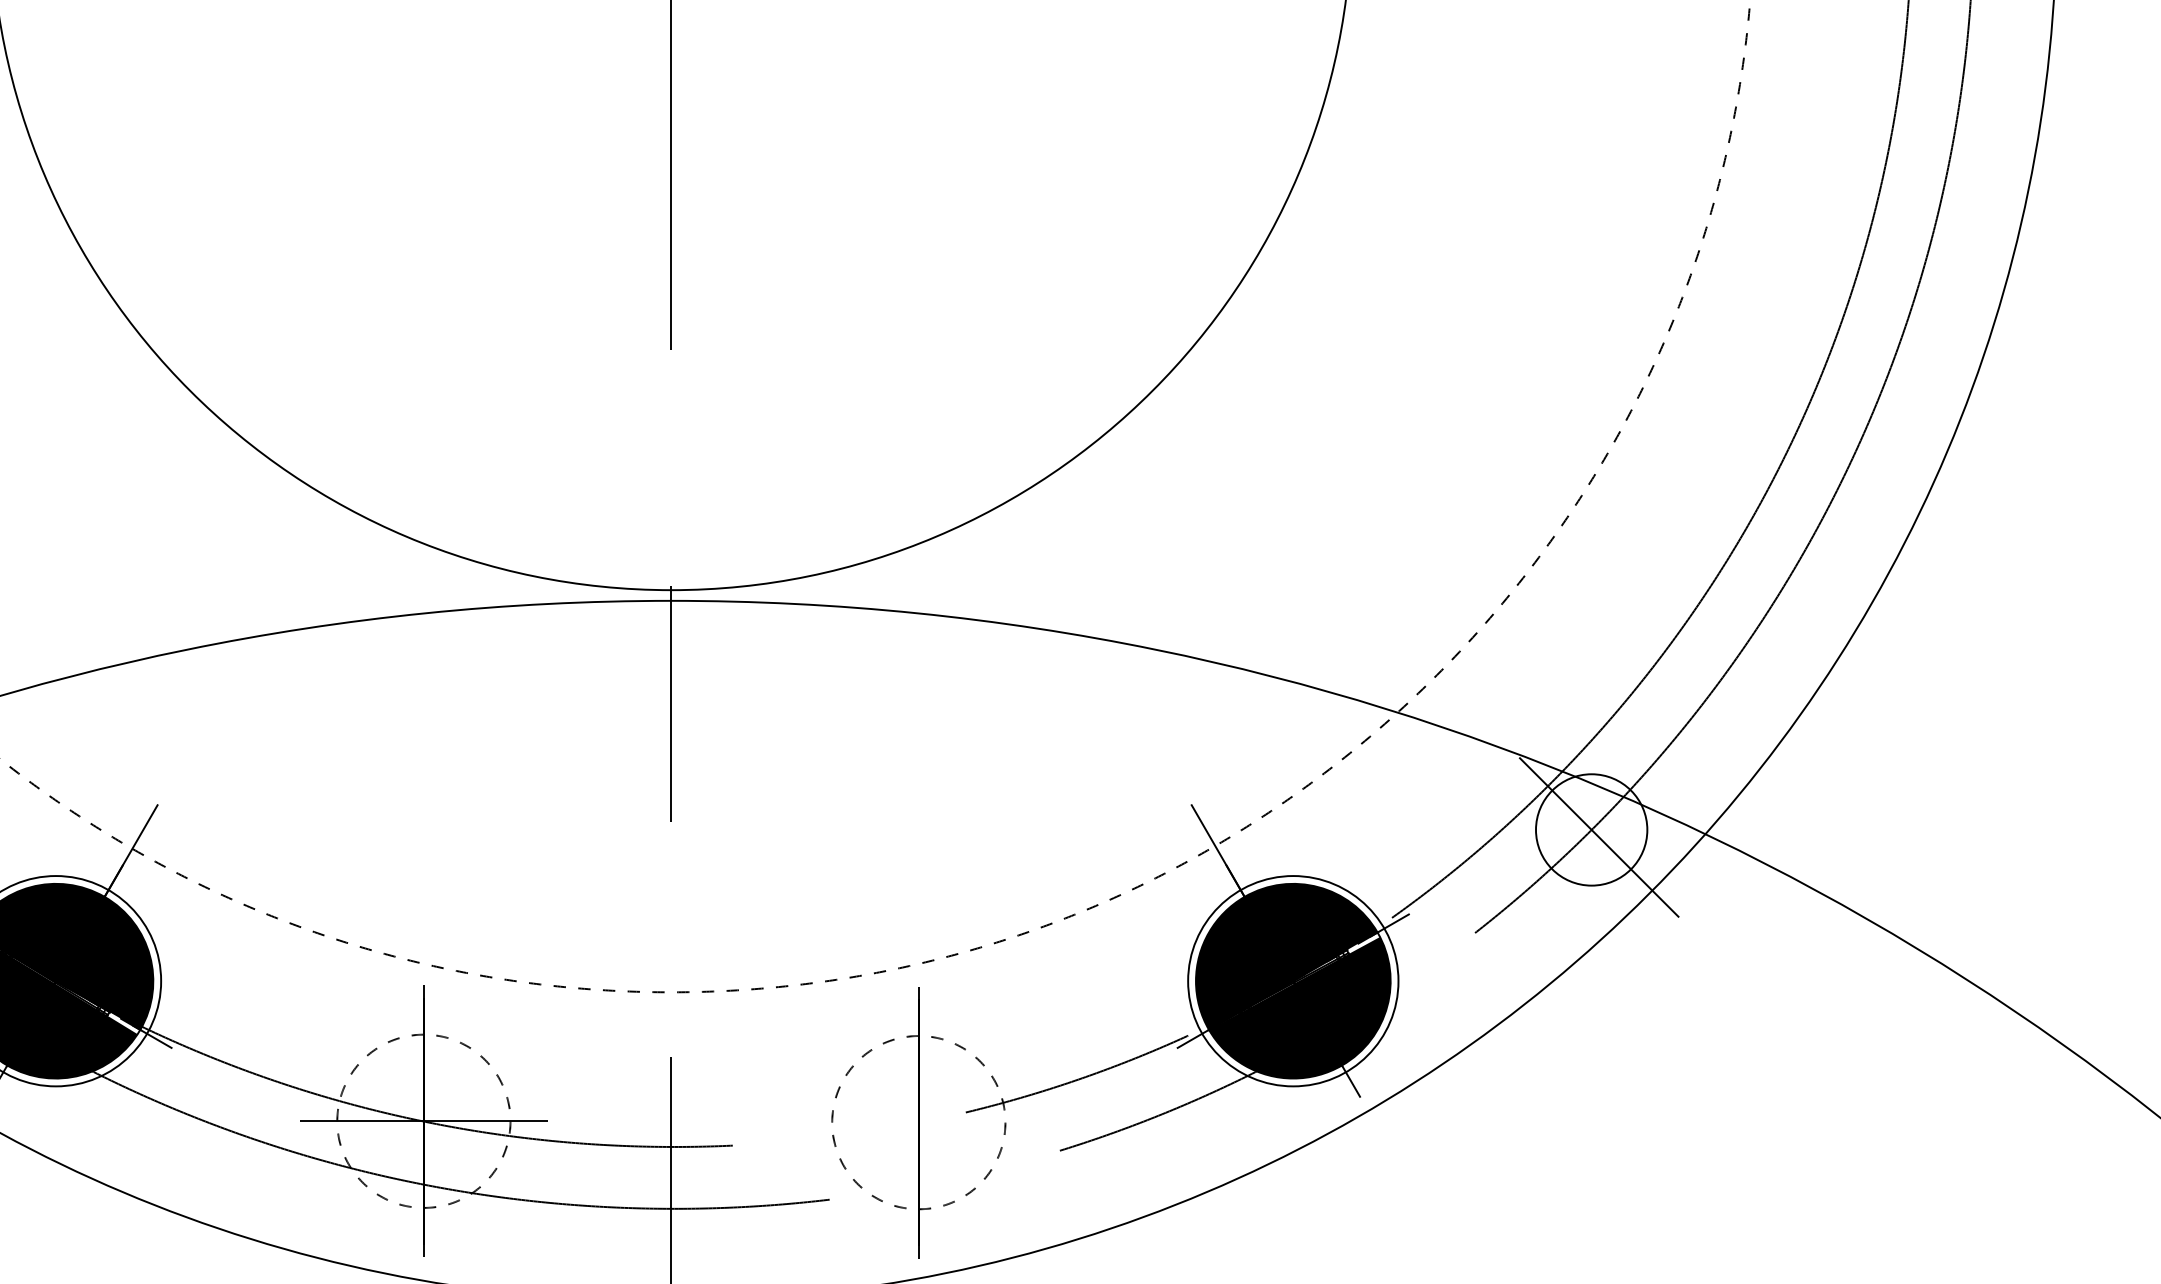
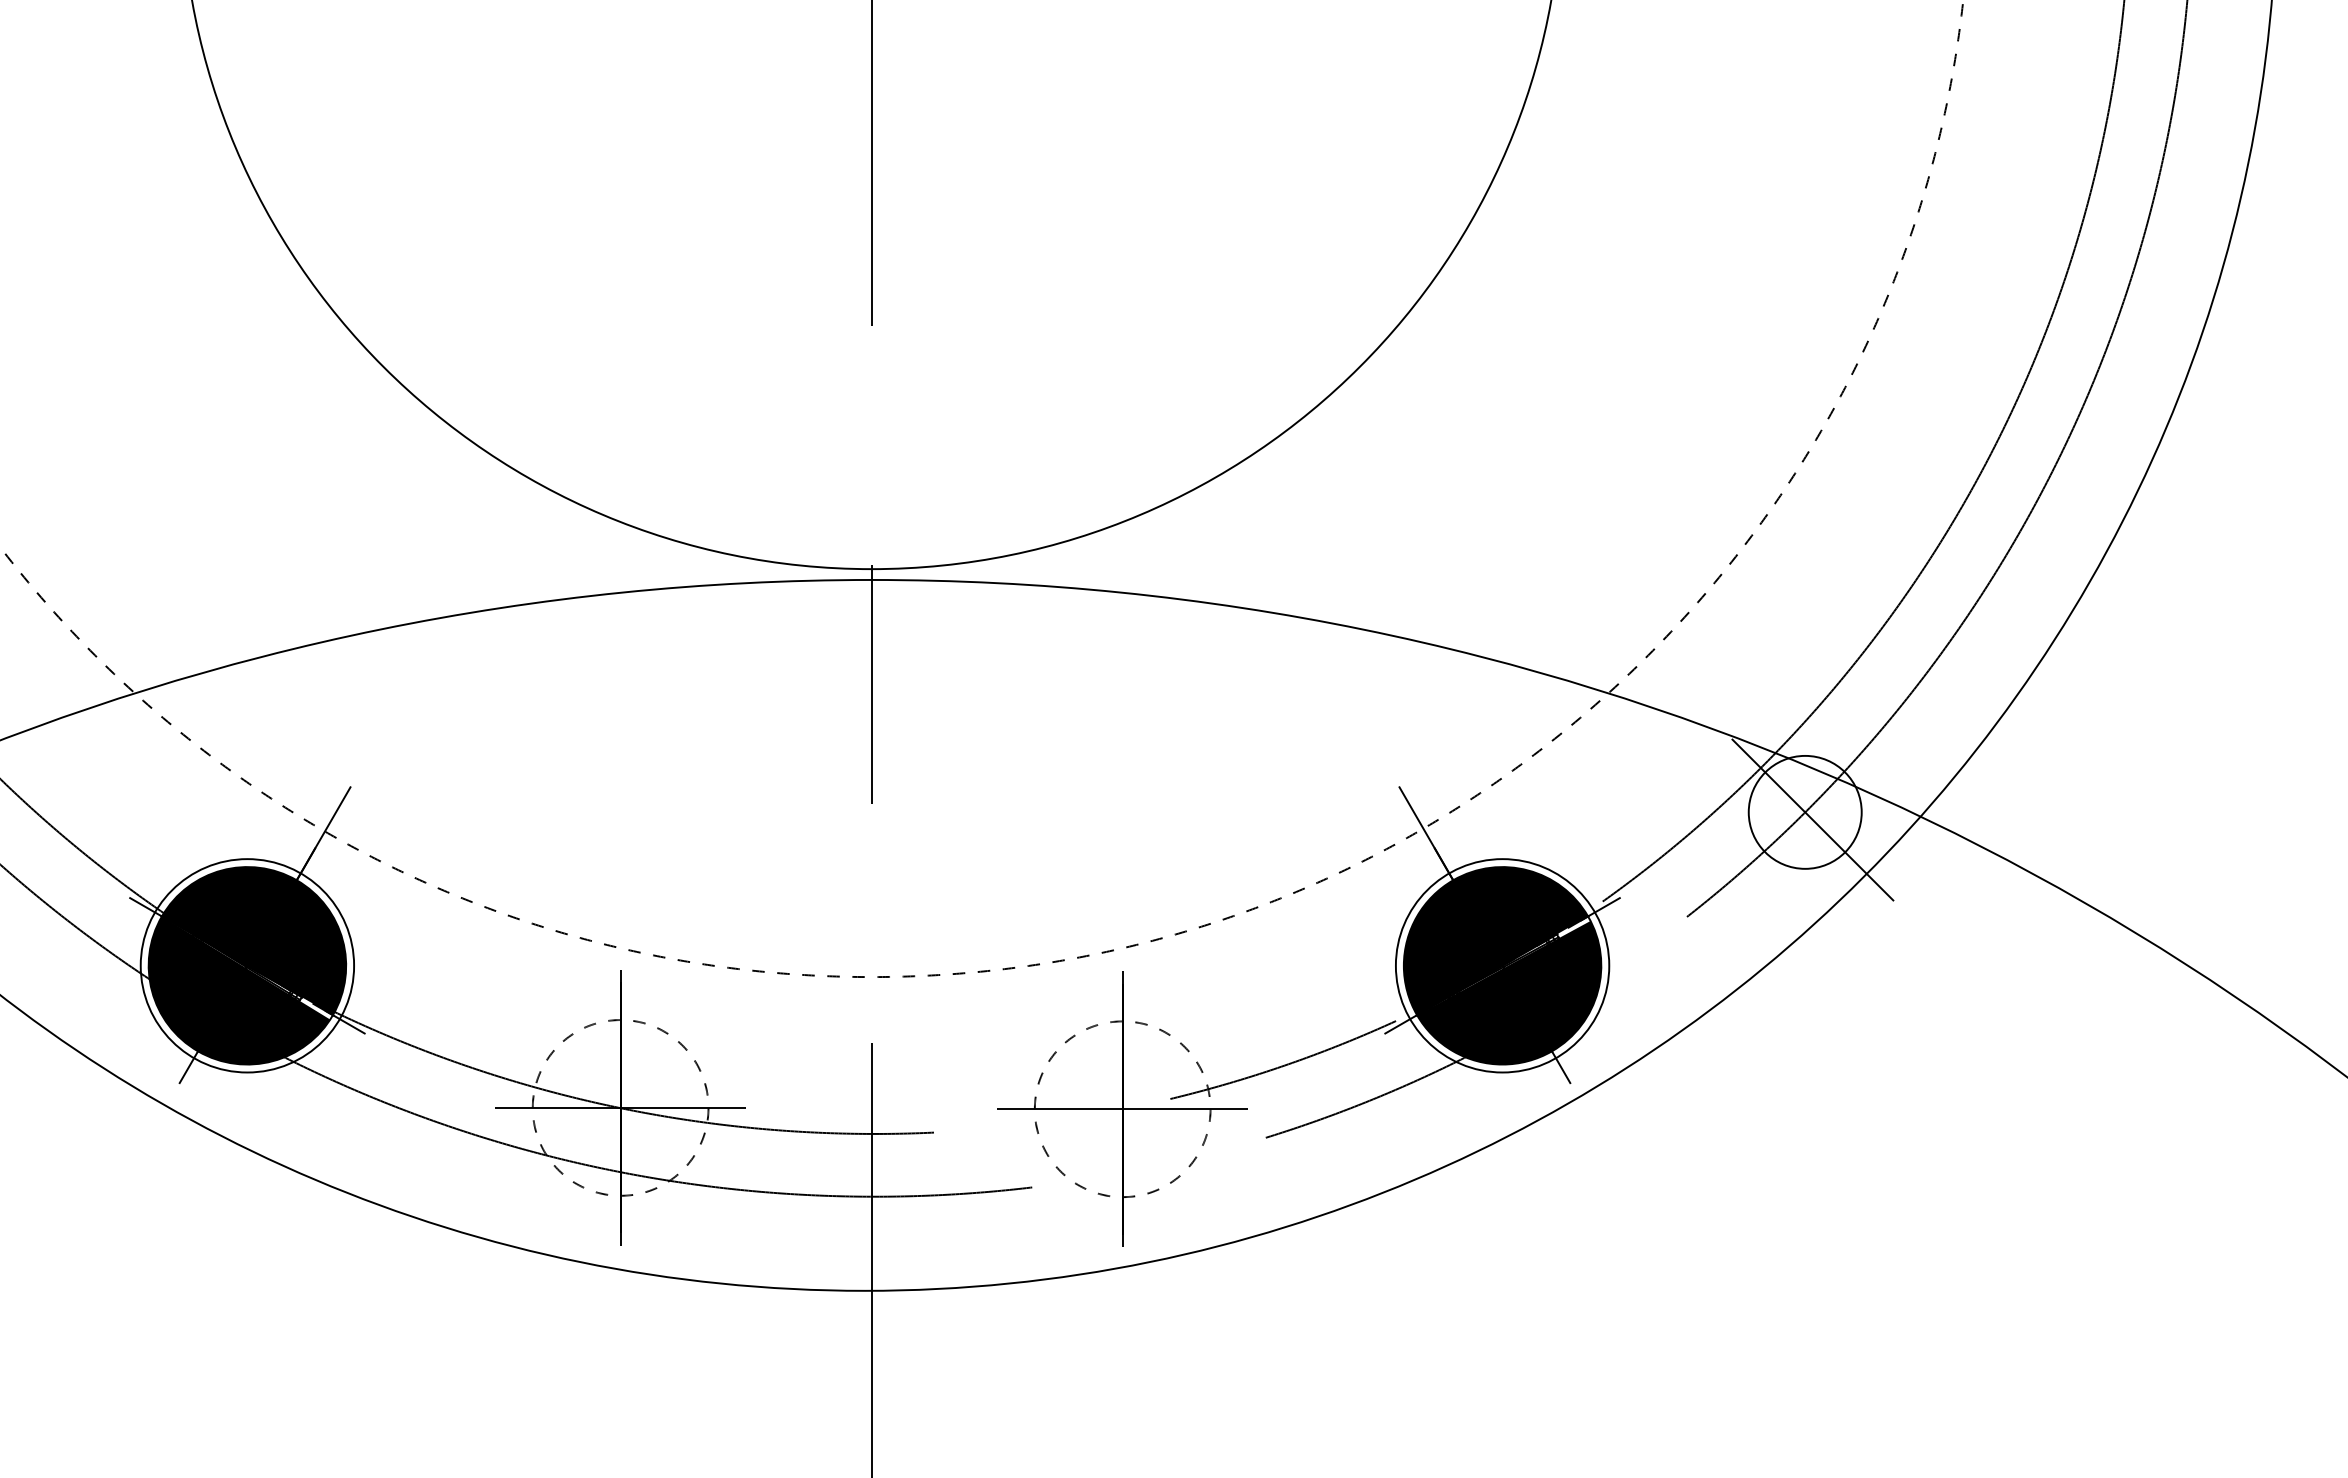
line: (918, 1122) -> (1122, 1109), added

